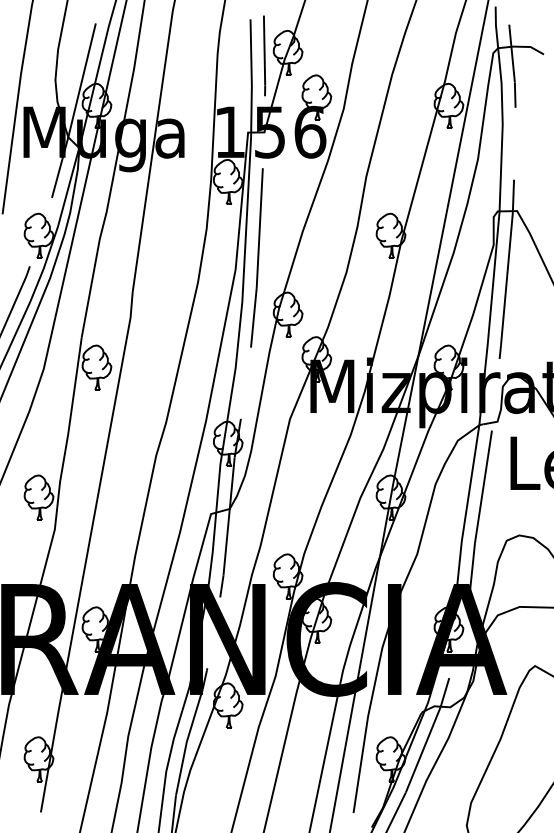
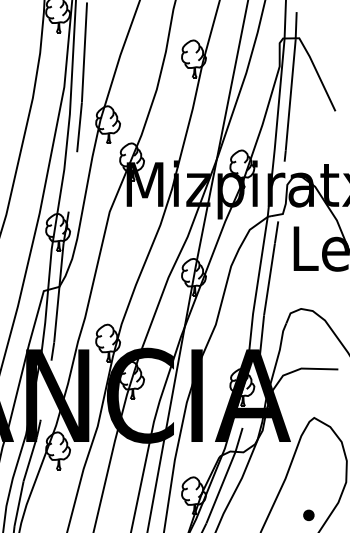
part: (528, 782) -> (308, 515), added

